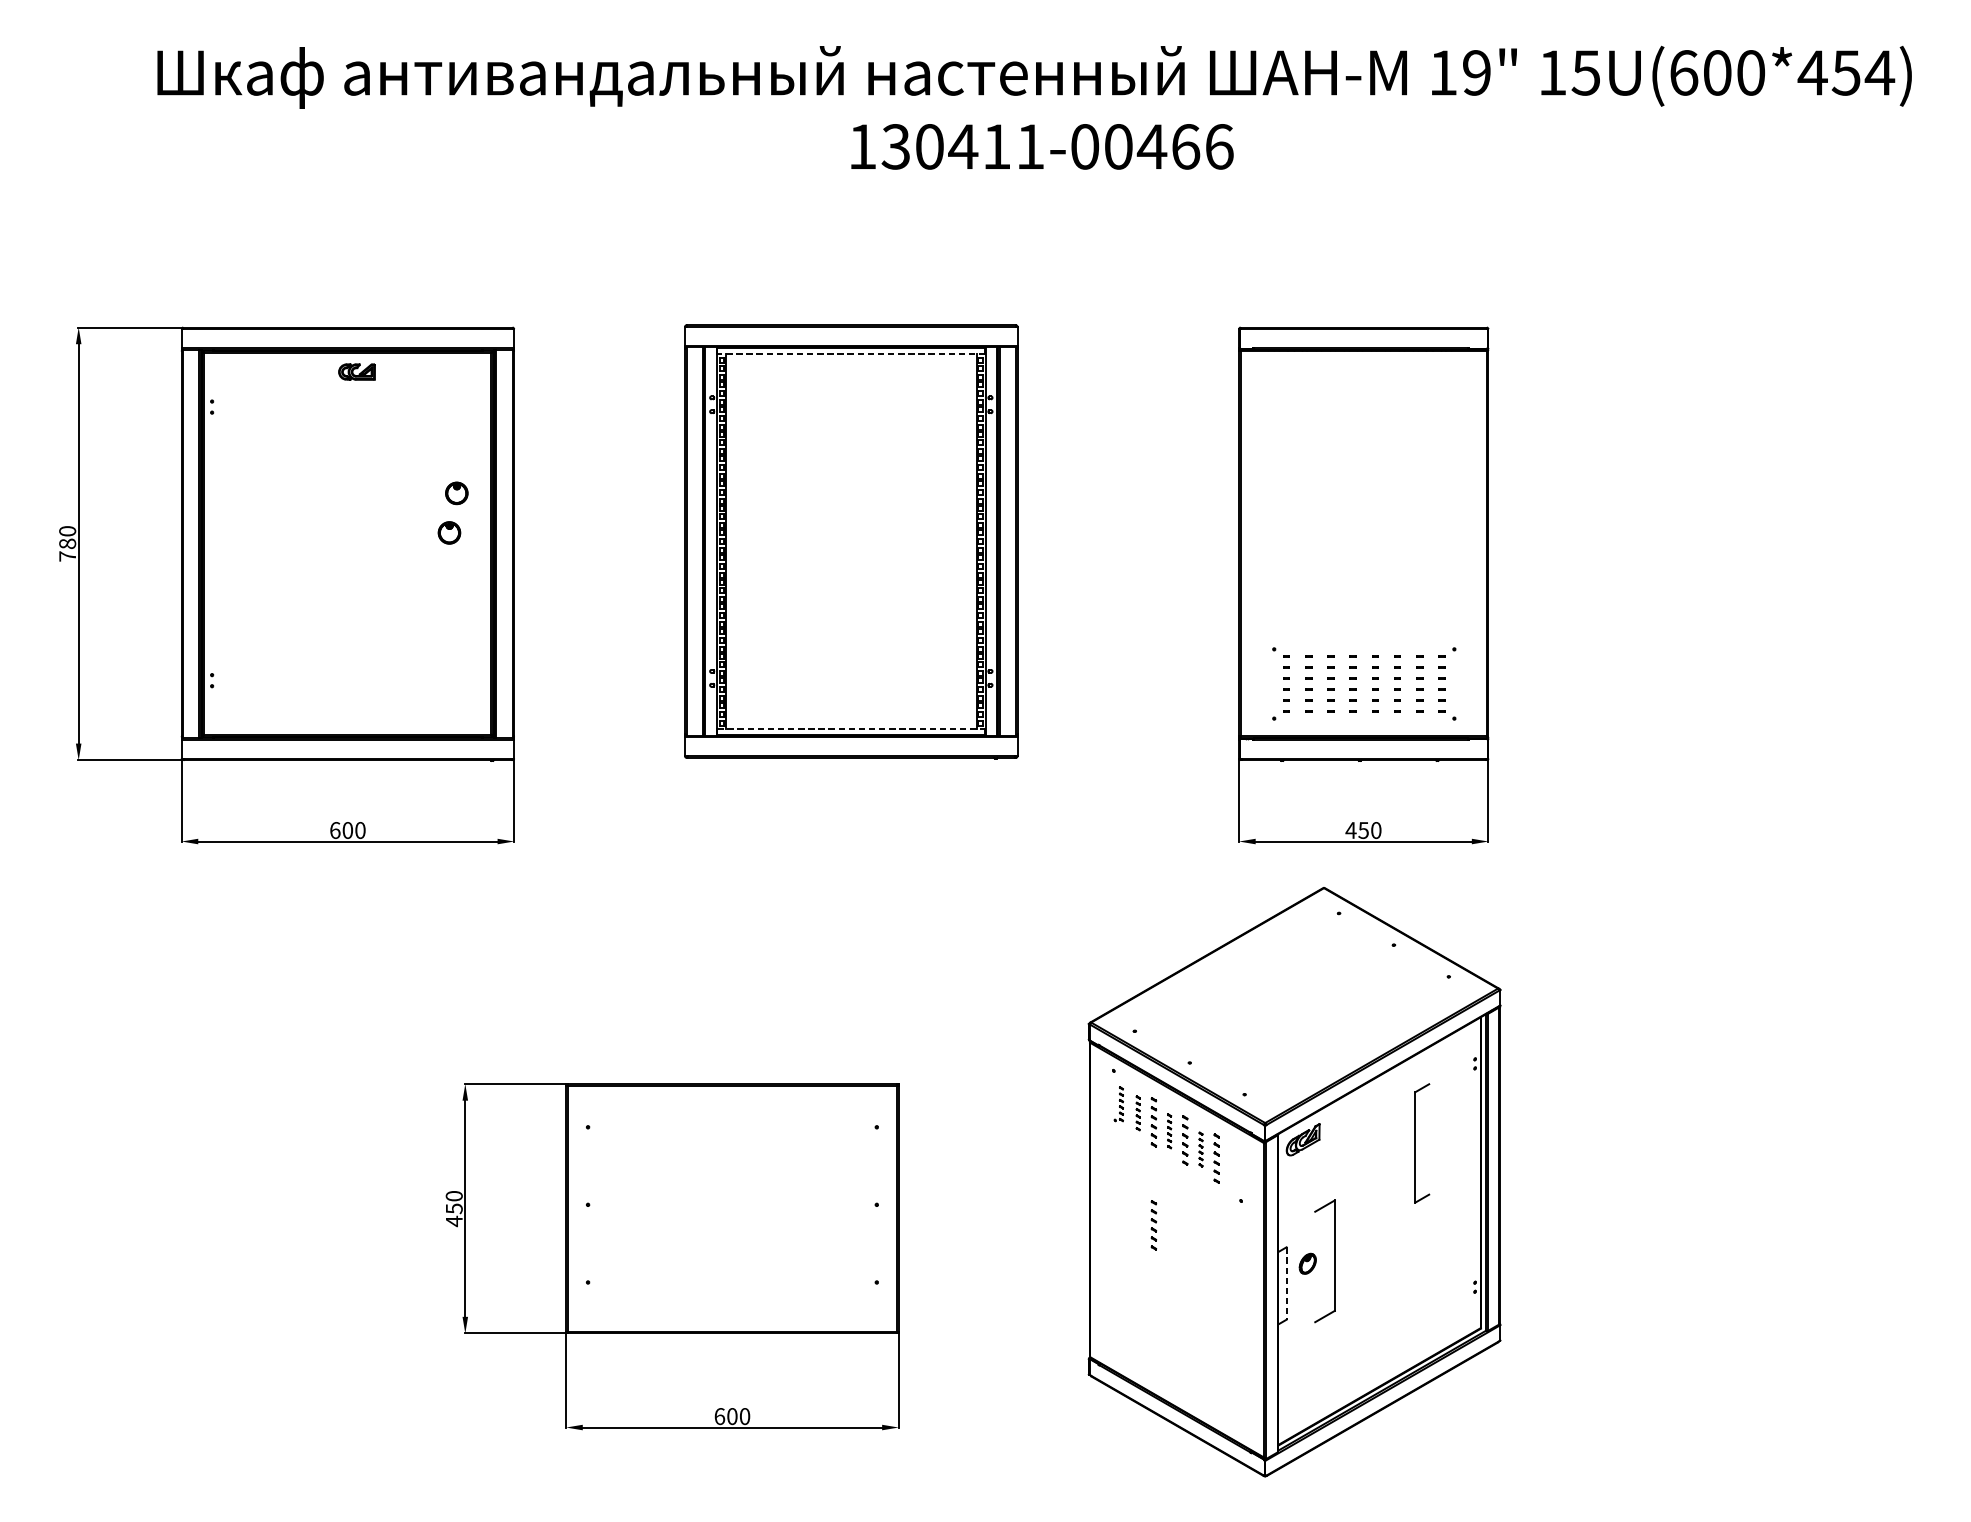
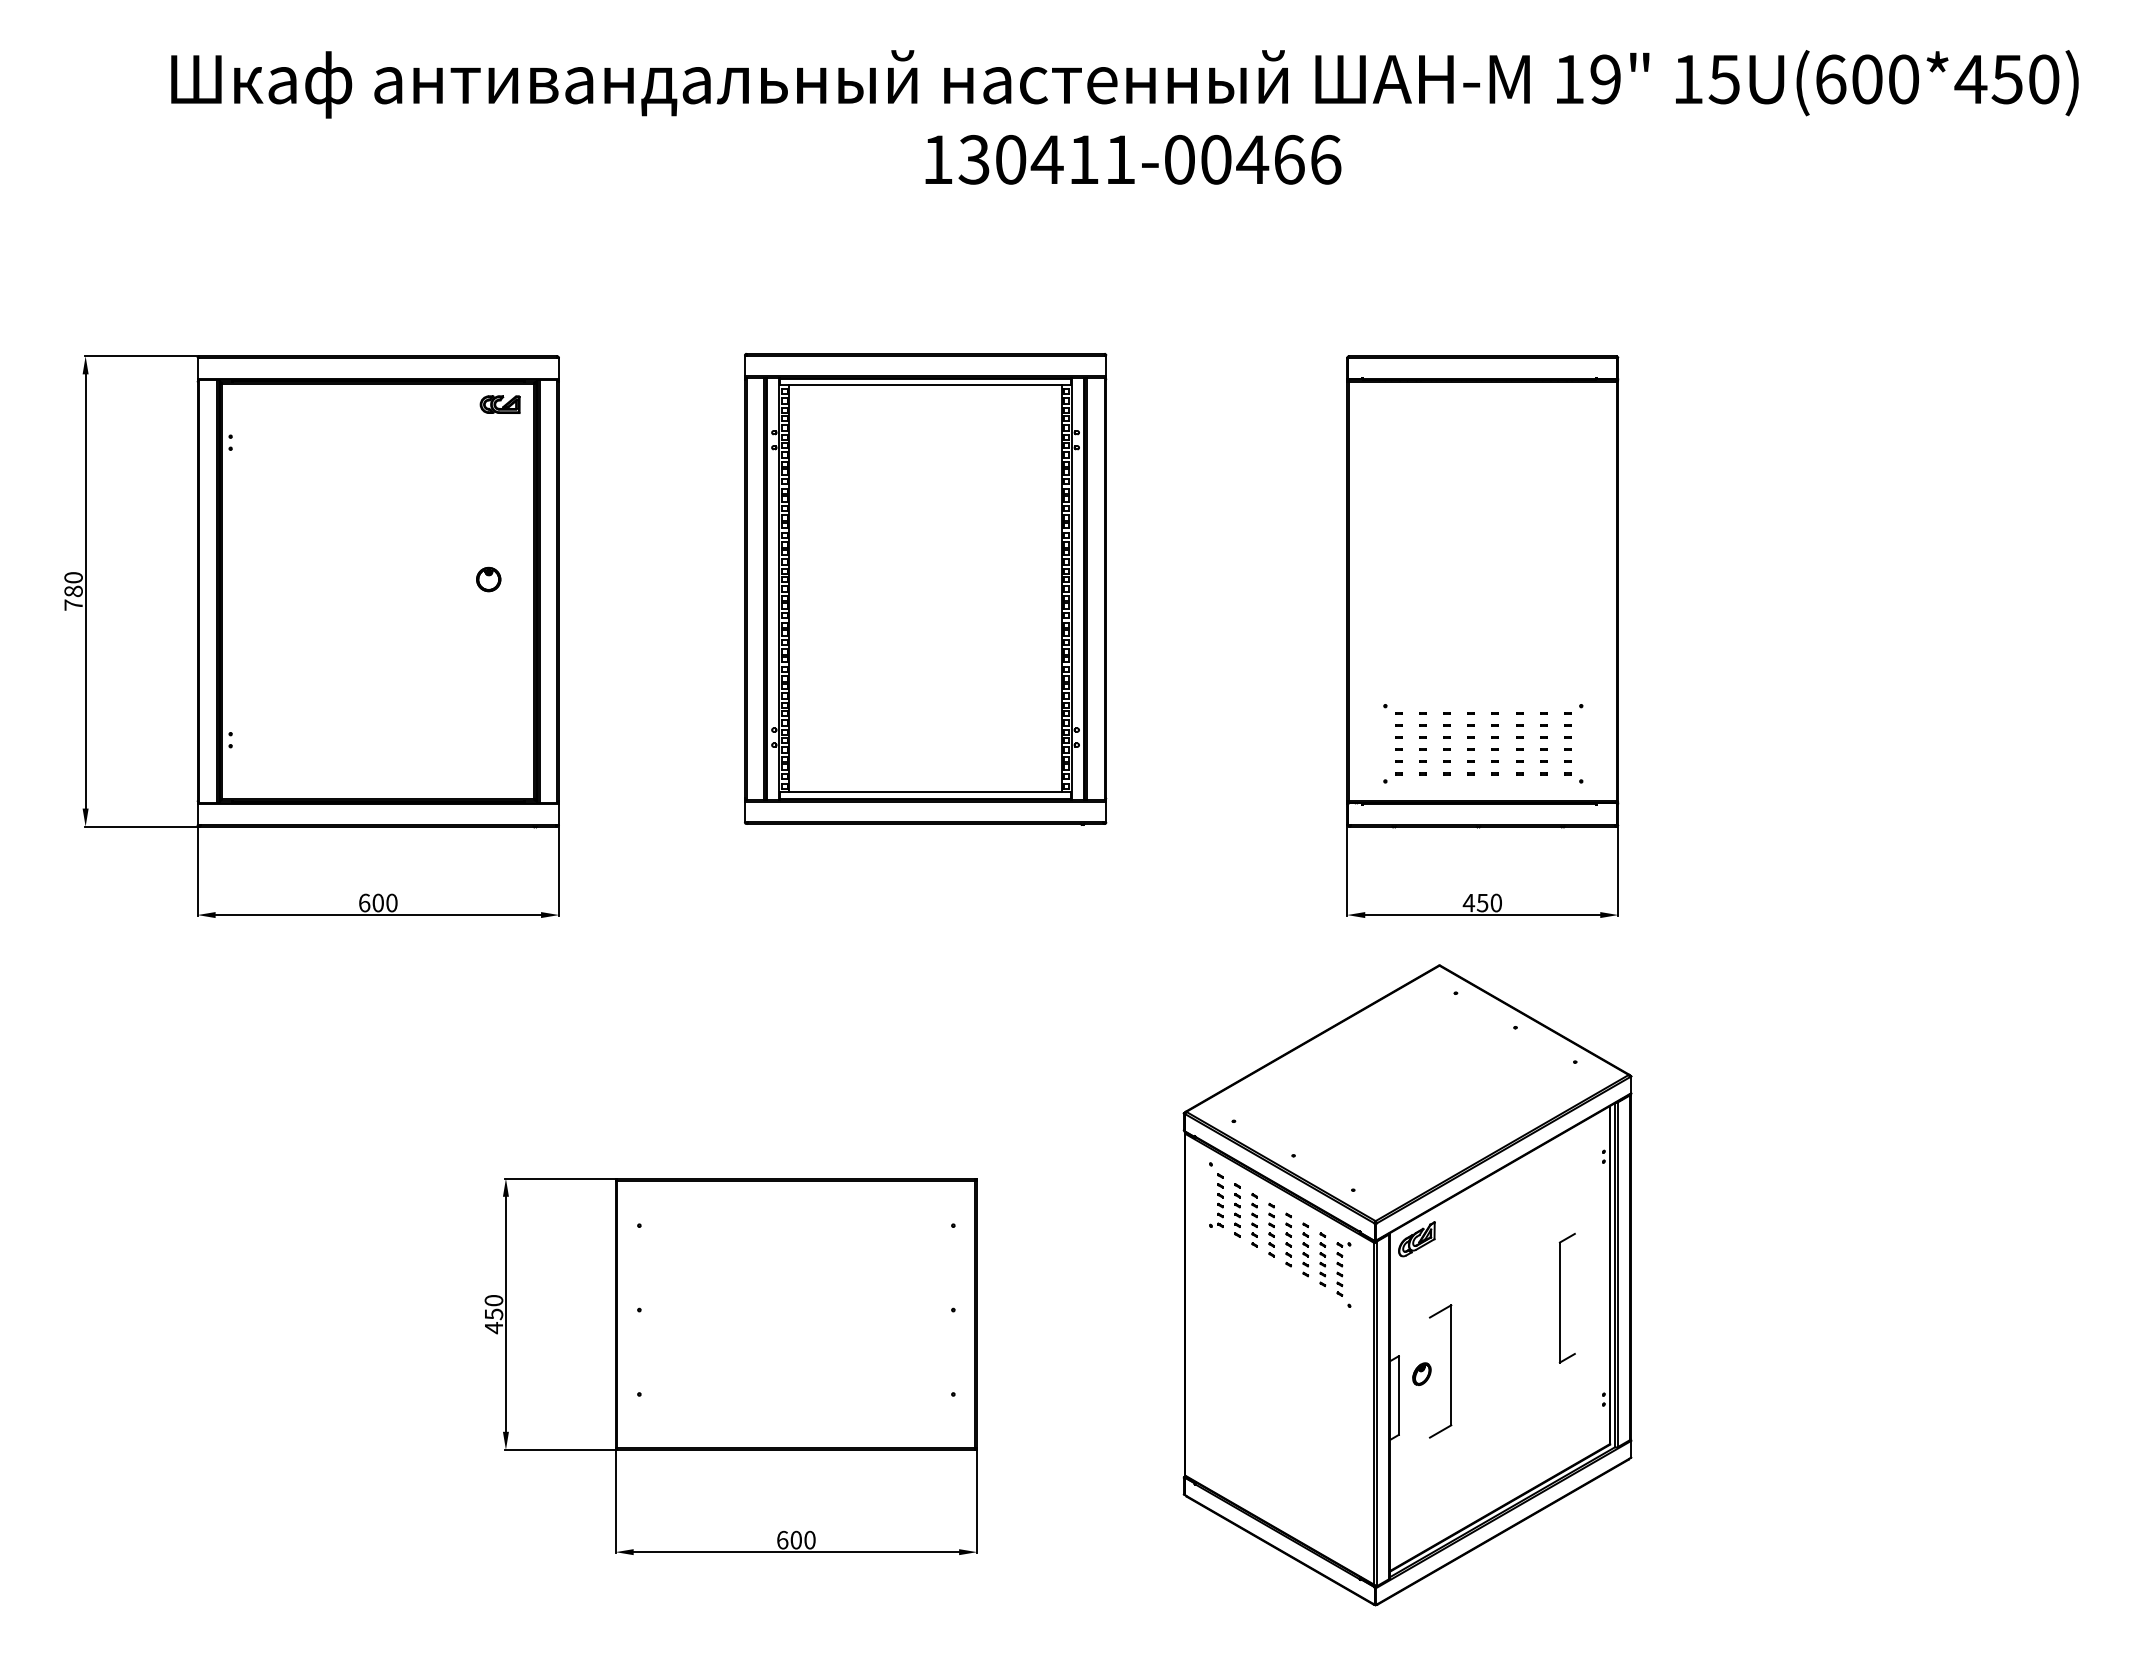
text: (1879, 72) -> (2043, 79), 15U(600*454) -> 15U(600*450)
line: (851, 354) -> (925, 385), dashed -> solid
part: (356, 371) -> (499, 404), moved
part: (456, 493) -> (496, 536), removed
line: (851, 728) -> (925, 792), dashed -> solid
part: (1118, 1104) -> (1216, 1200), size x1.43
part: (1138, 1113) -> (1237, 1210), size x1.43
part: (1169, 1130) -> (1271, 1229), size x1.43
part: (1421, 1143) -> (1566, 1298), moved
part: (1200, 1149) -> (1305, 1249), size x1.43
part: (1235, 1167) -> (1343, 1269), added
part: (1153, 1225) -> (1254, 1332), removed
line: (1286, 1284) -> (1398, 1396), dashed -> solid

